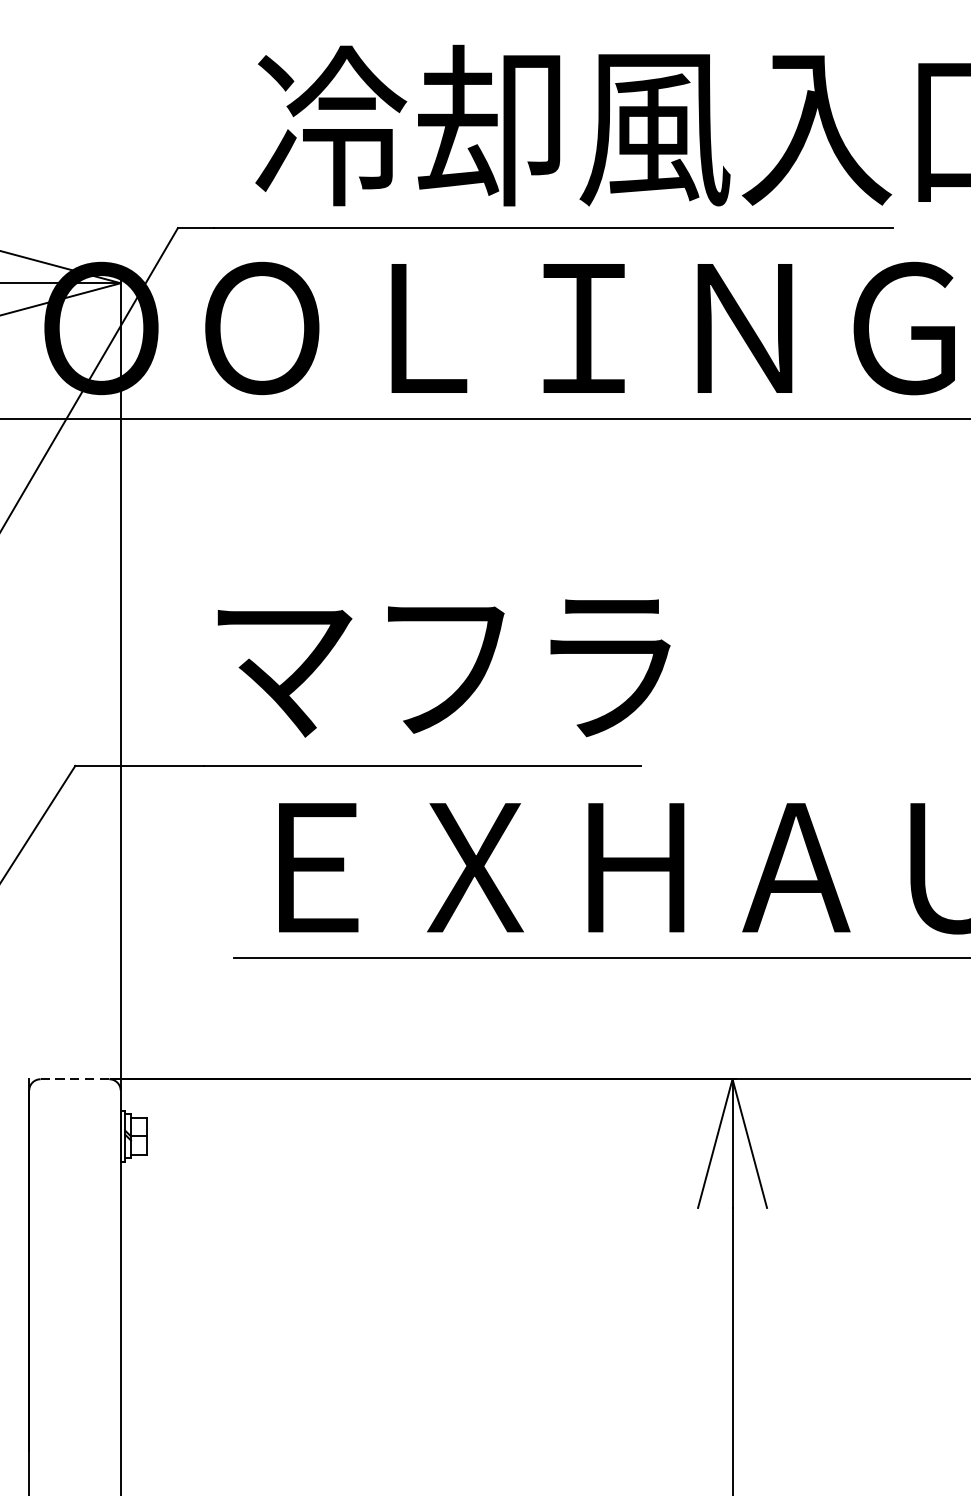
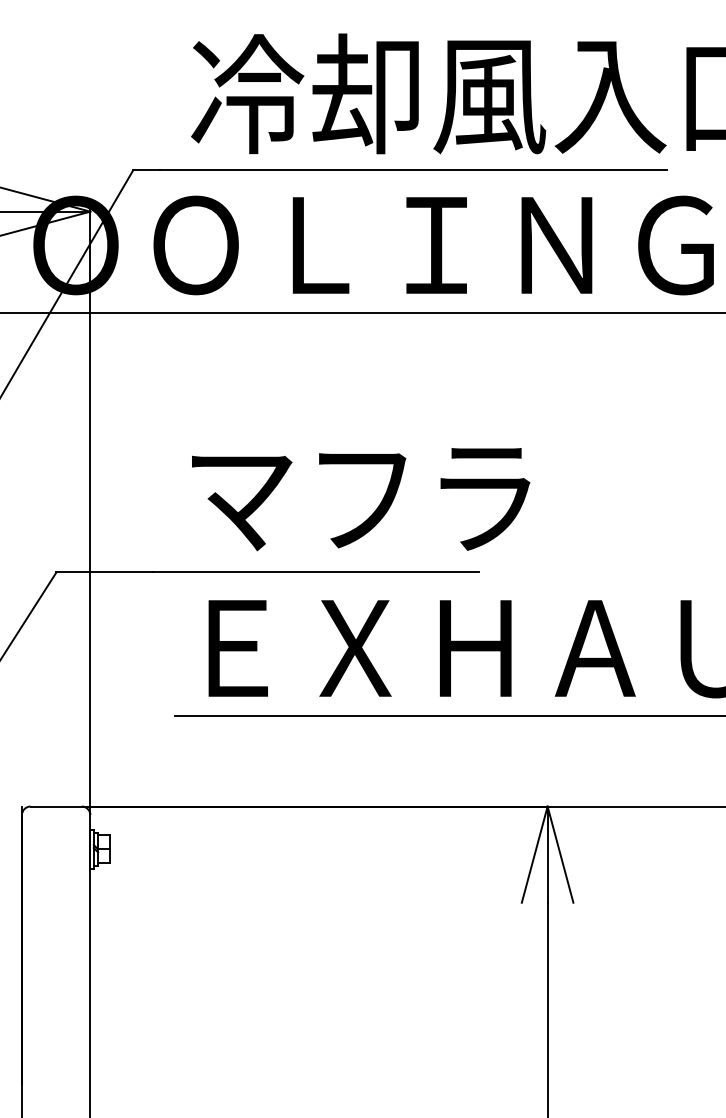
text: (444, 668) -> (361, 499), moved
line: (75, 1079) -> (56, 806), dashed -> solid

